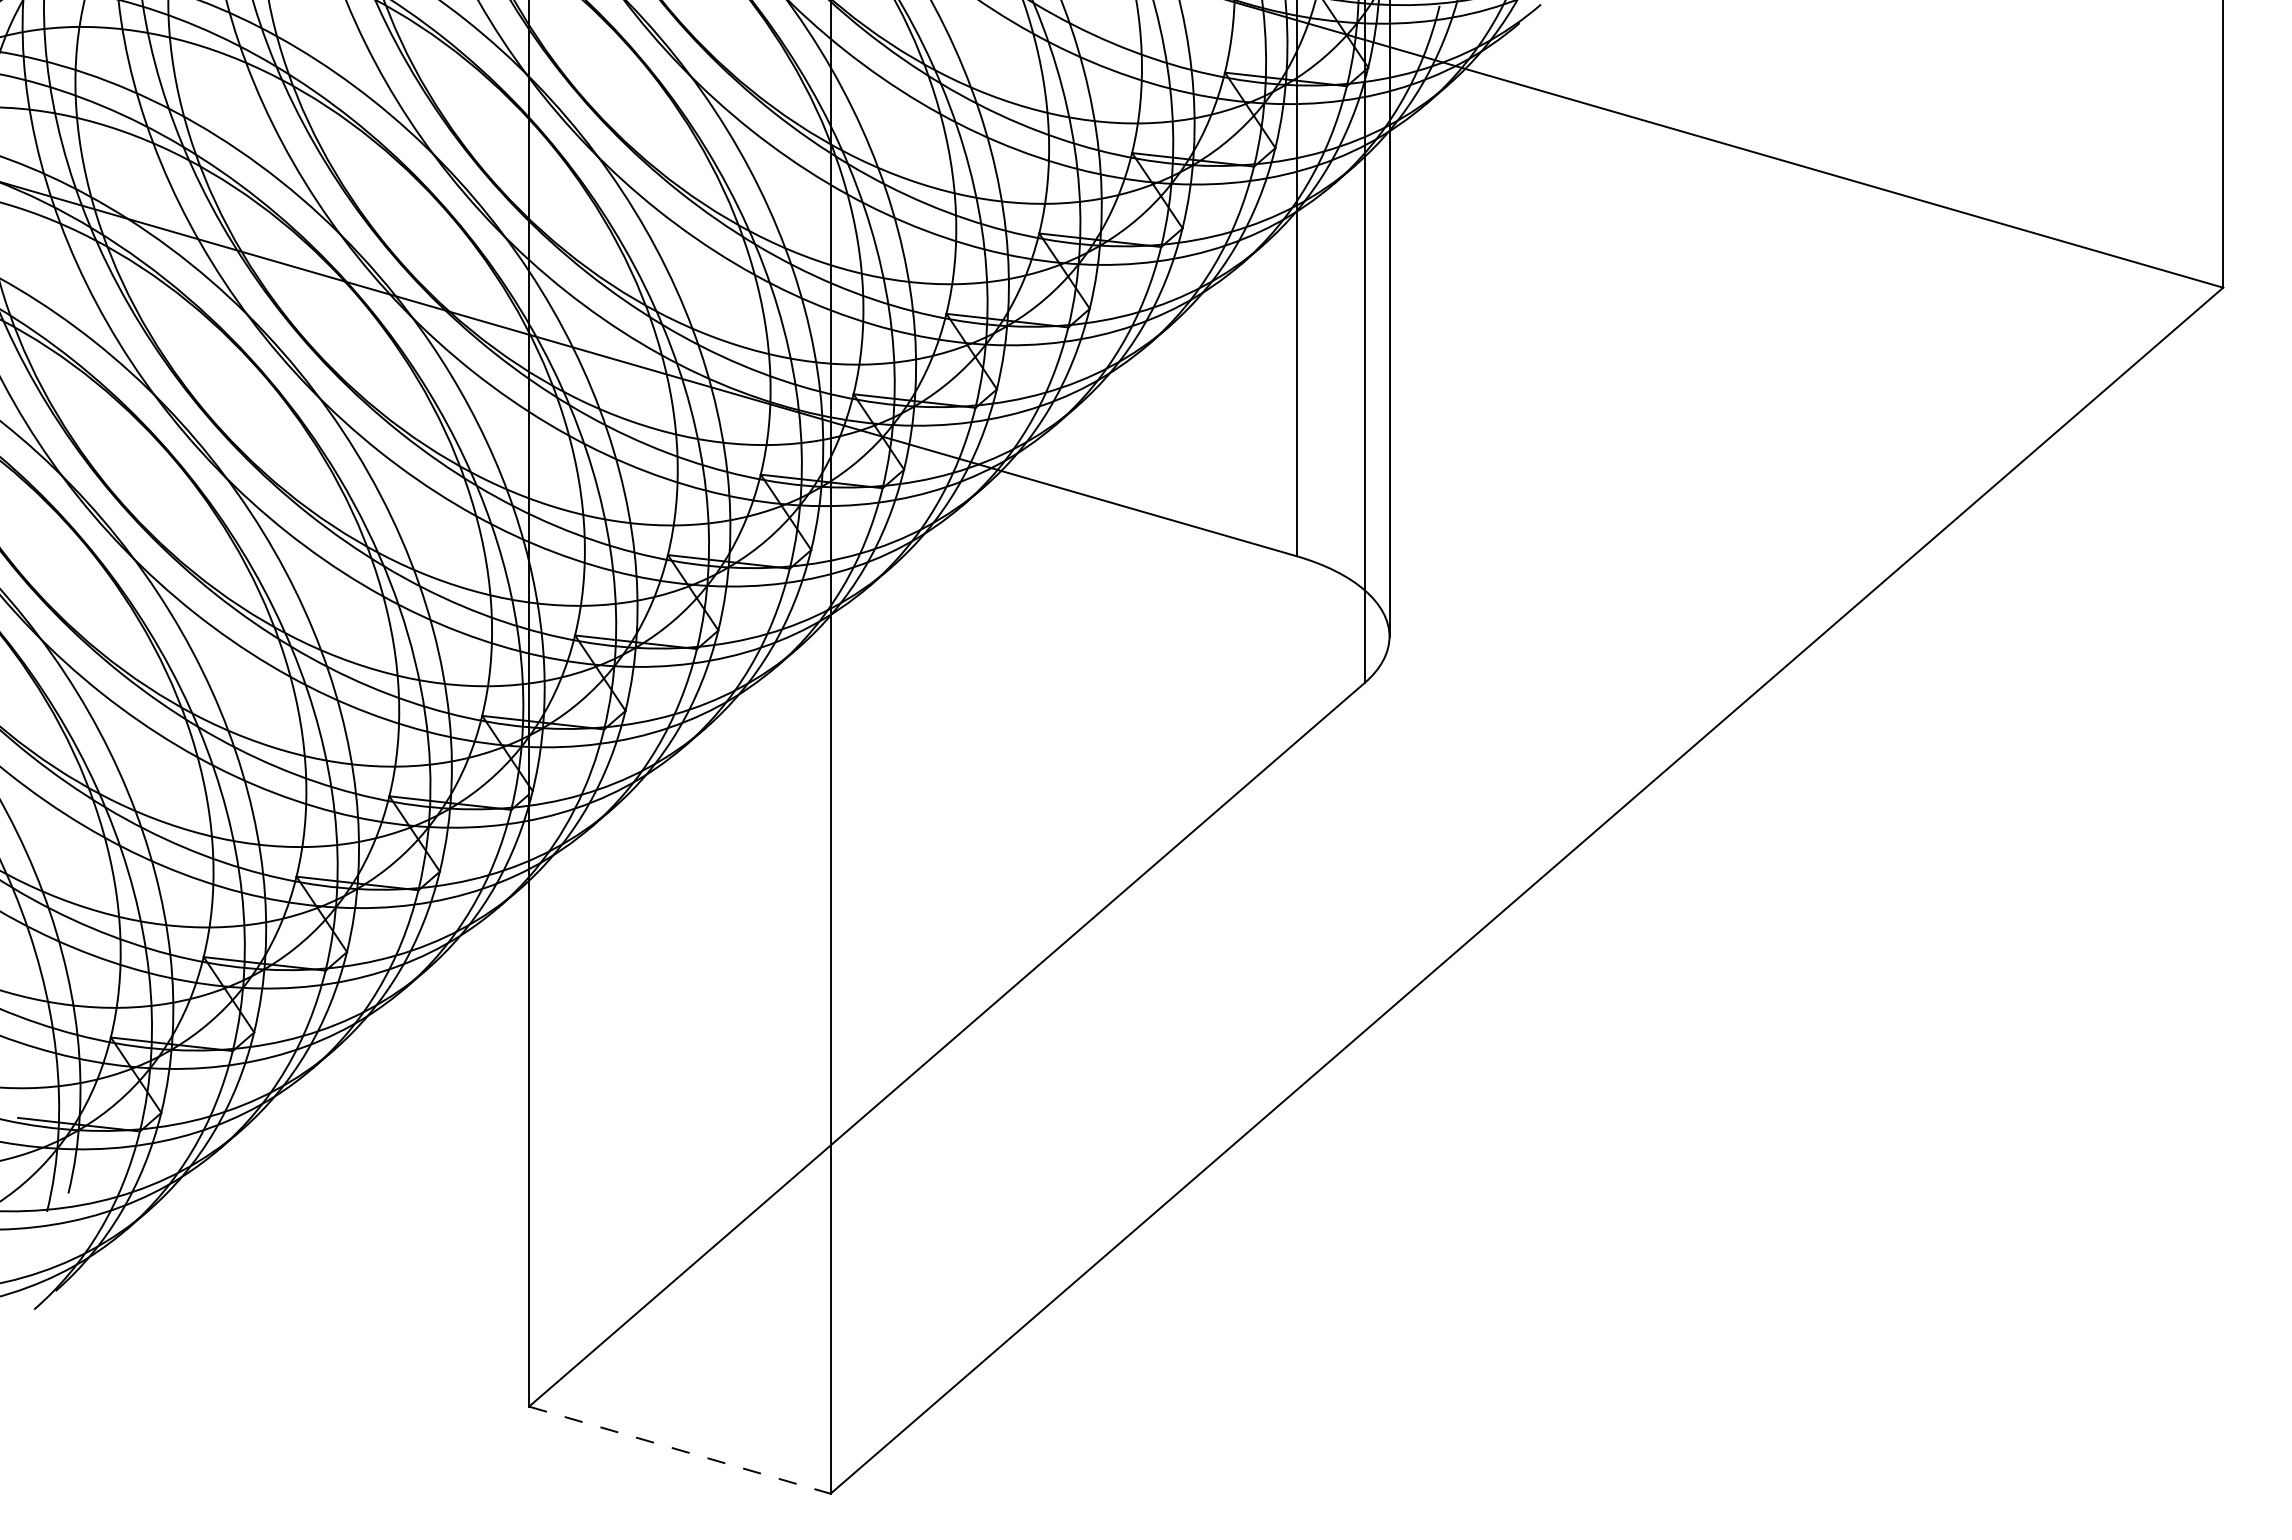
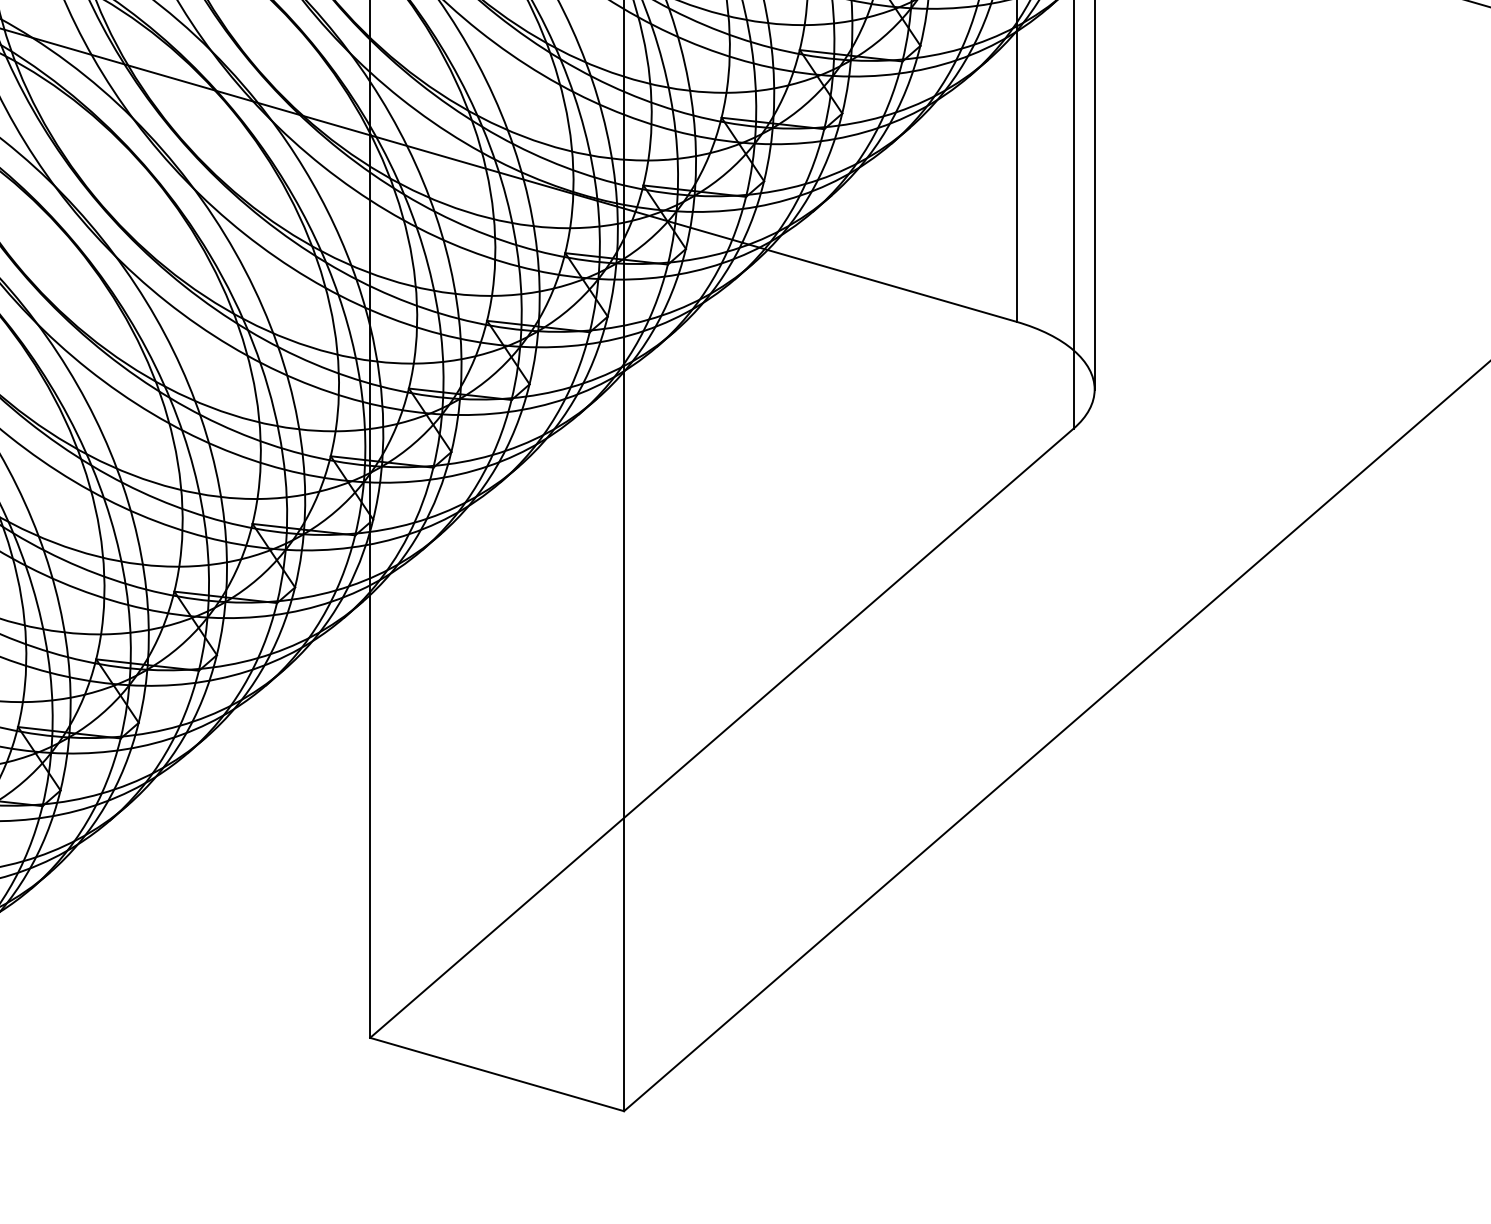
line: (679, 1450) -> (496, 1074), dashed -> solid

